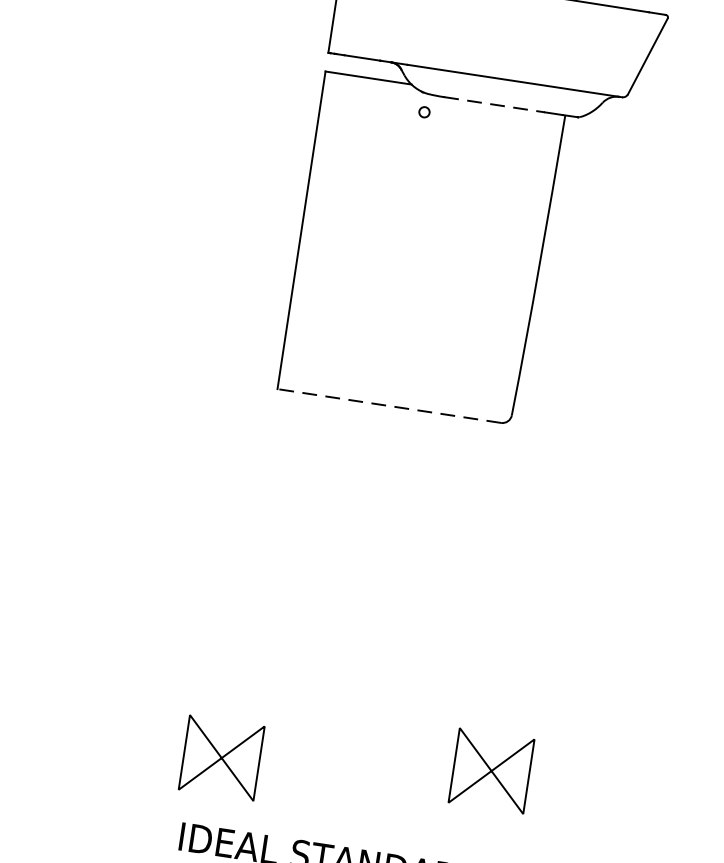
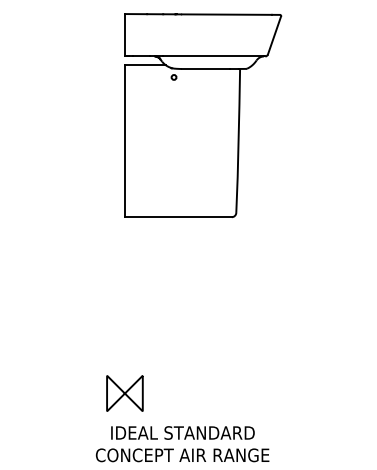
line: (495, 103) -> (206, 68), dashed -> solid
line: (387, 406) -> (177, 217), dashed -> solid
part: (490, 770) -> (251, 380), removed

